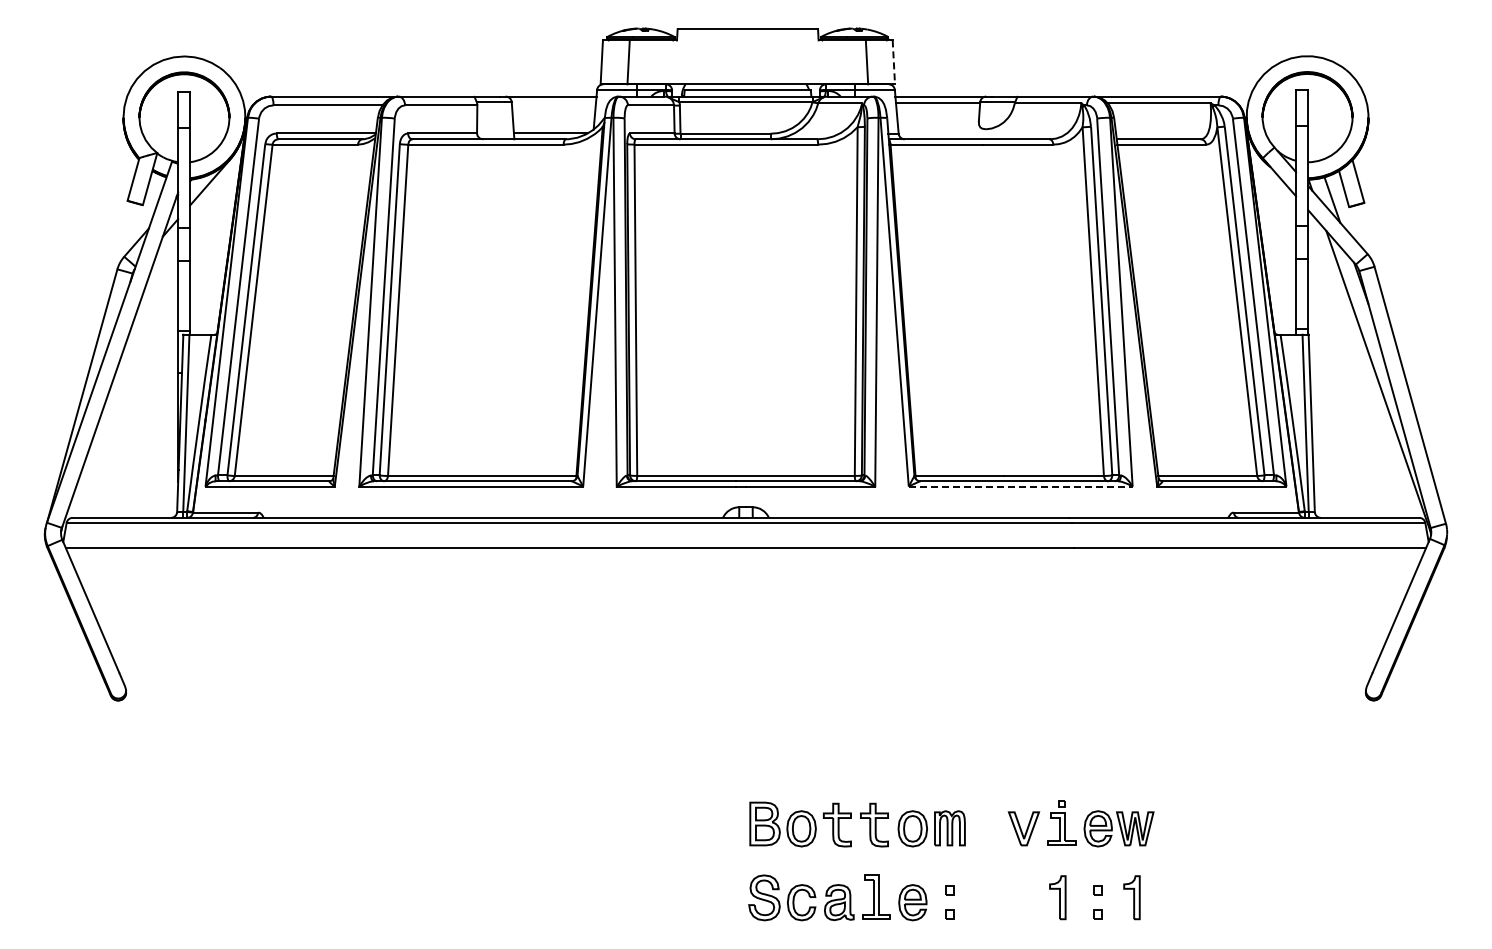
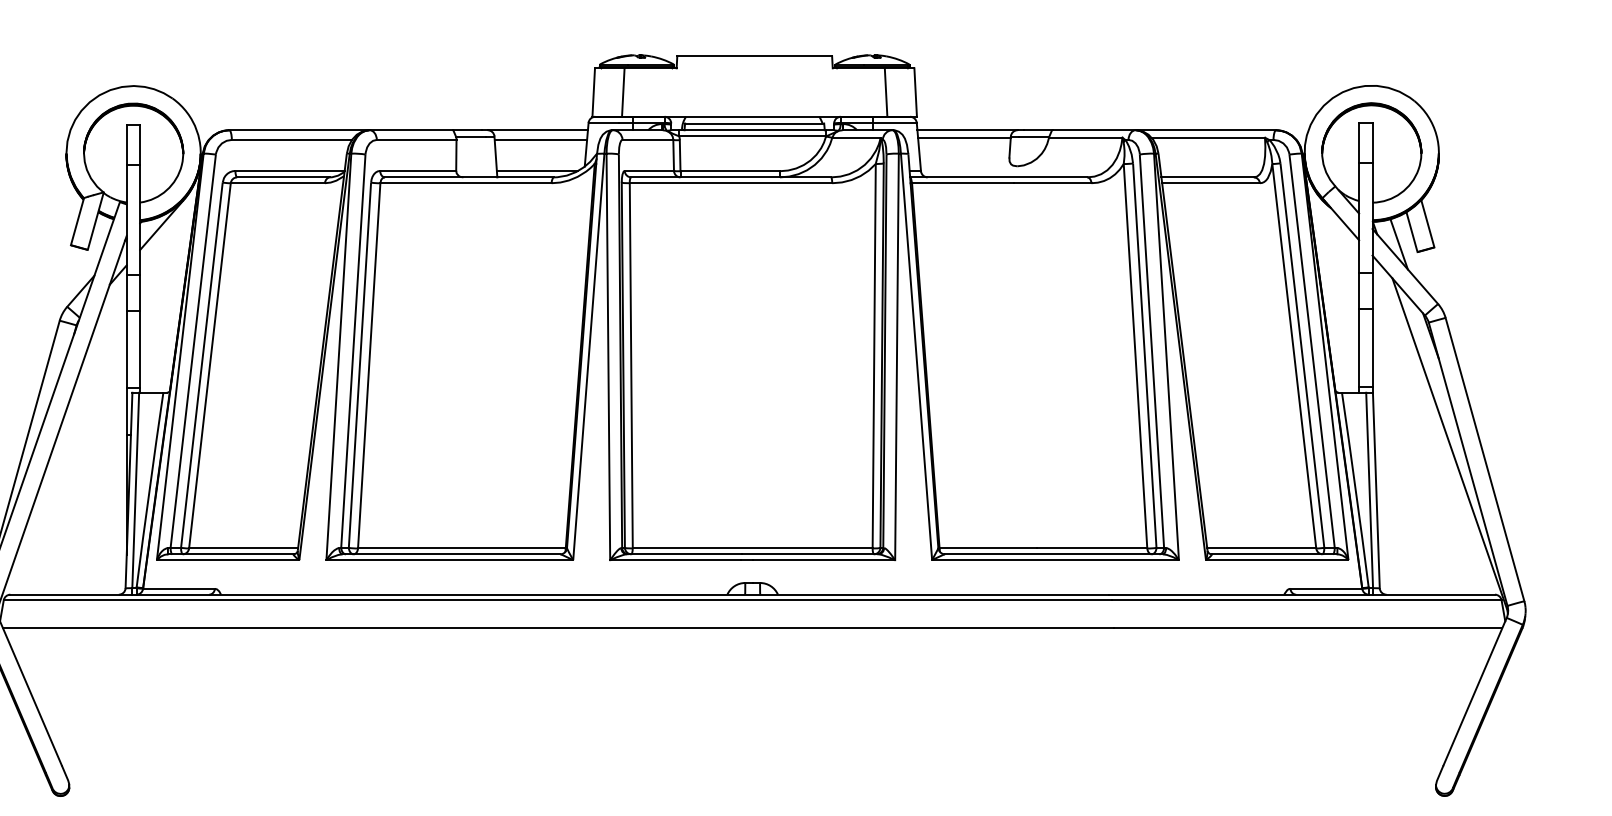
line: (893, 62) -> (915, 92), dashed -> solid
line: (553, 105) -> (540, 140), added
line: (1020, 486) -> (1055, 560), dashed -> solid

